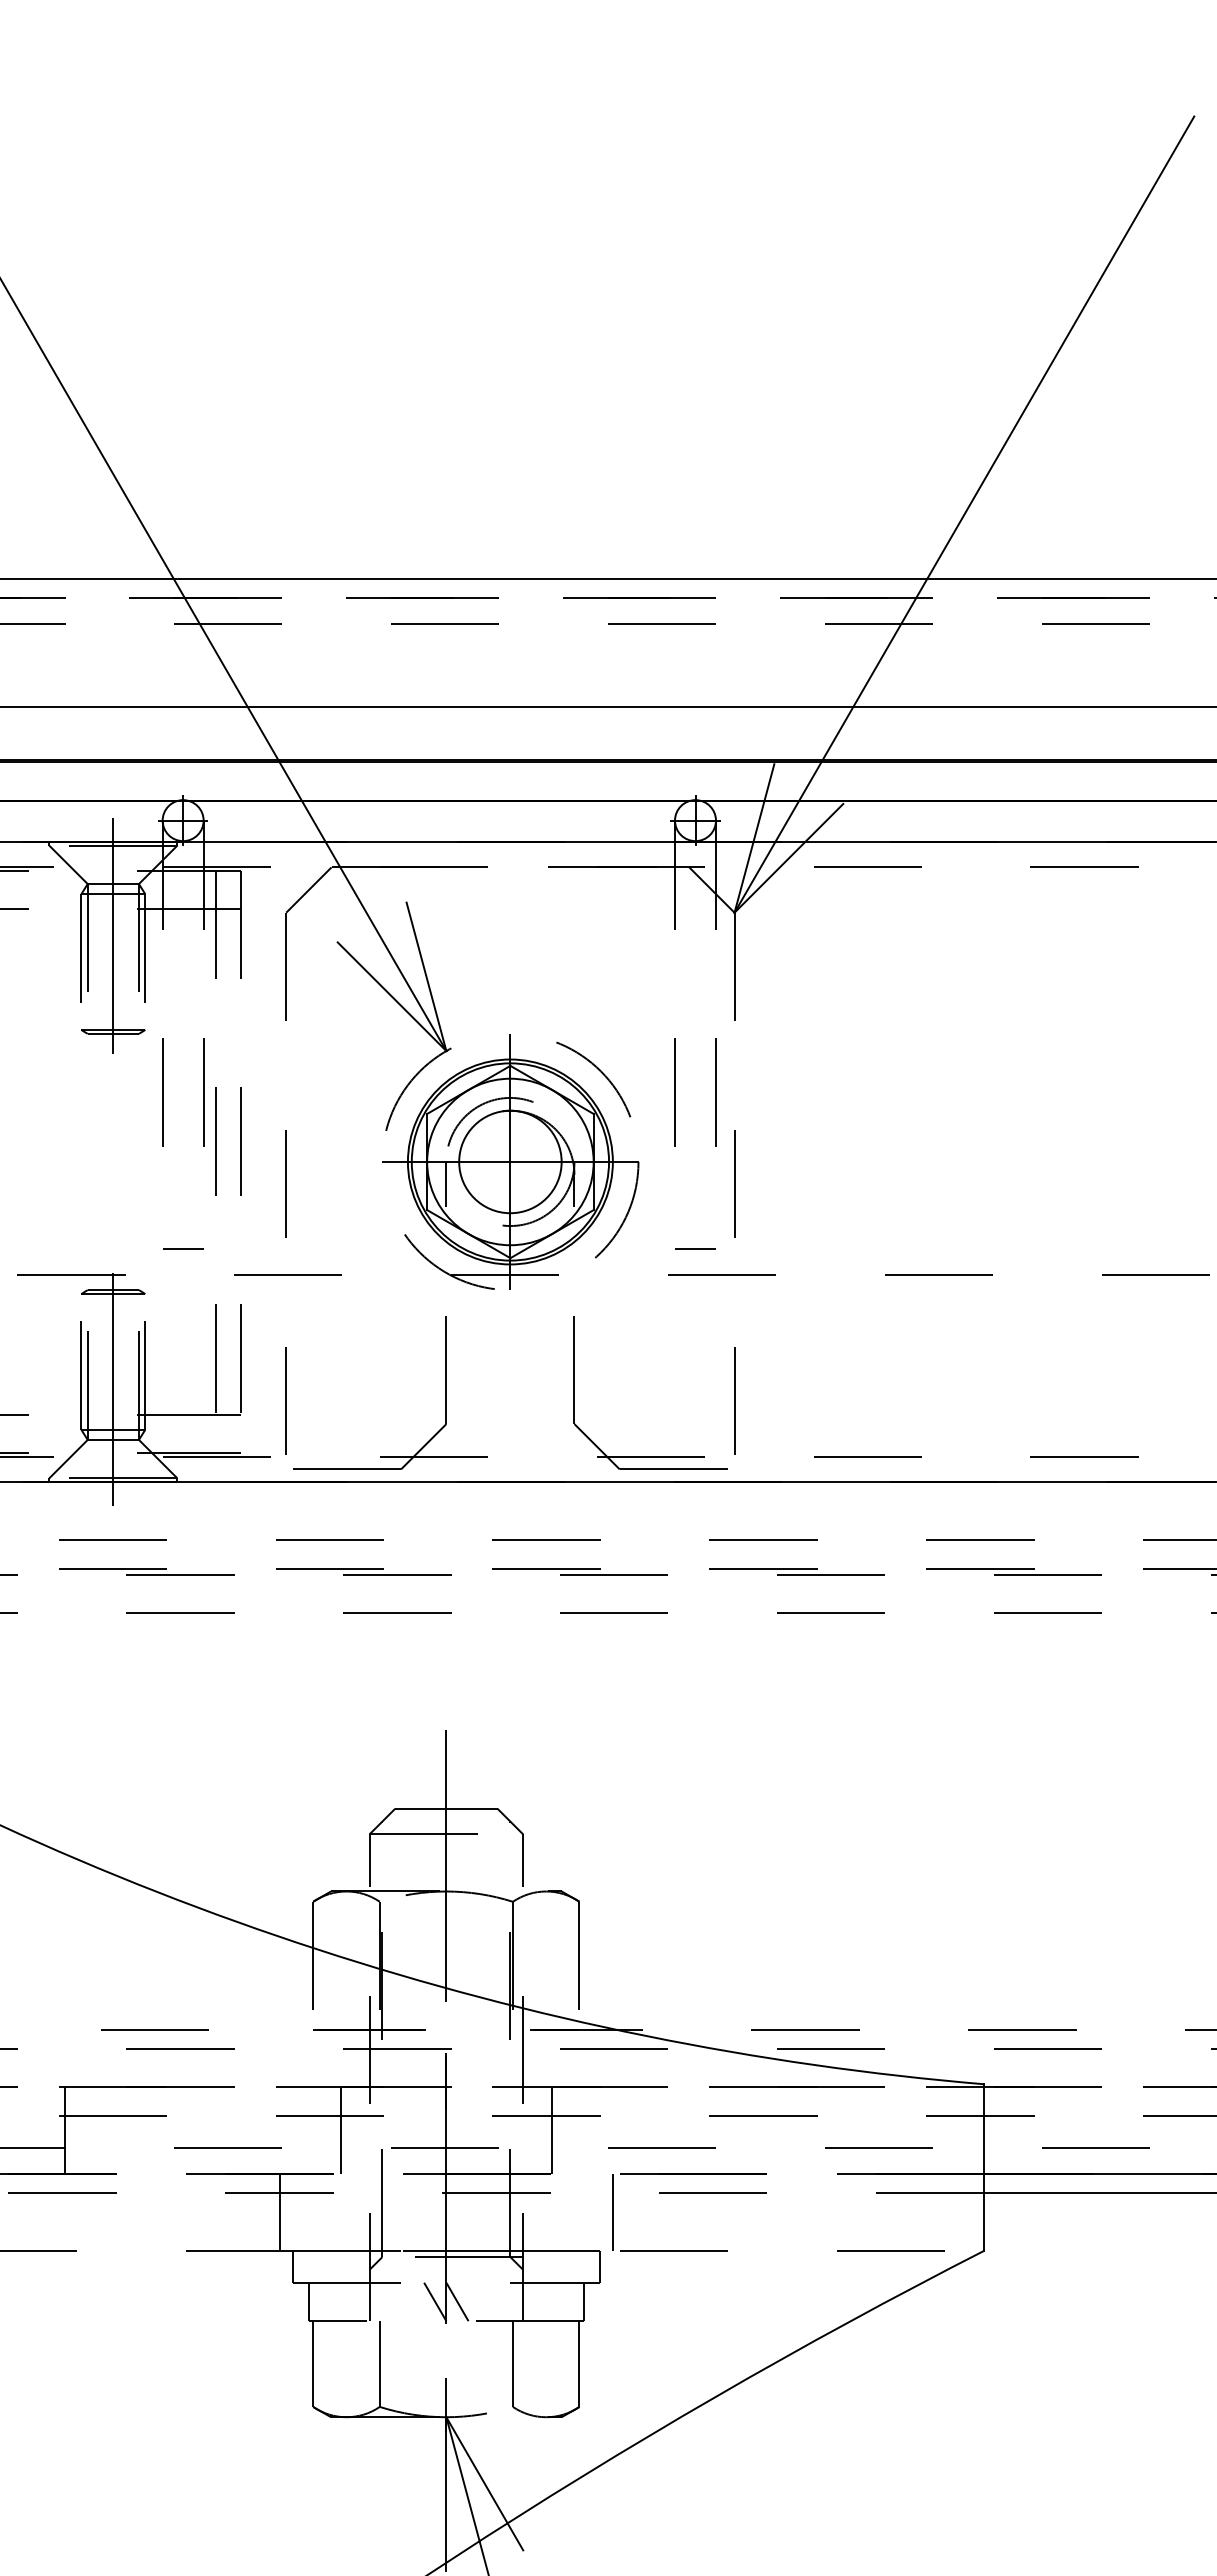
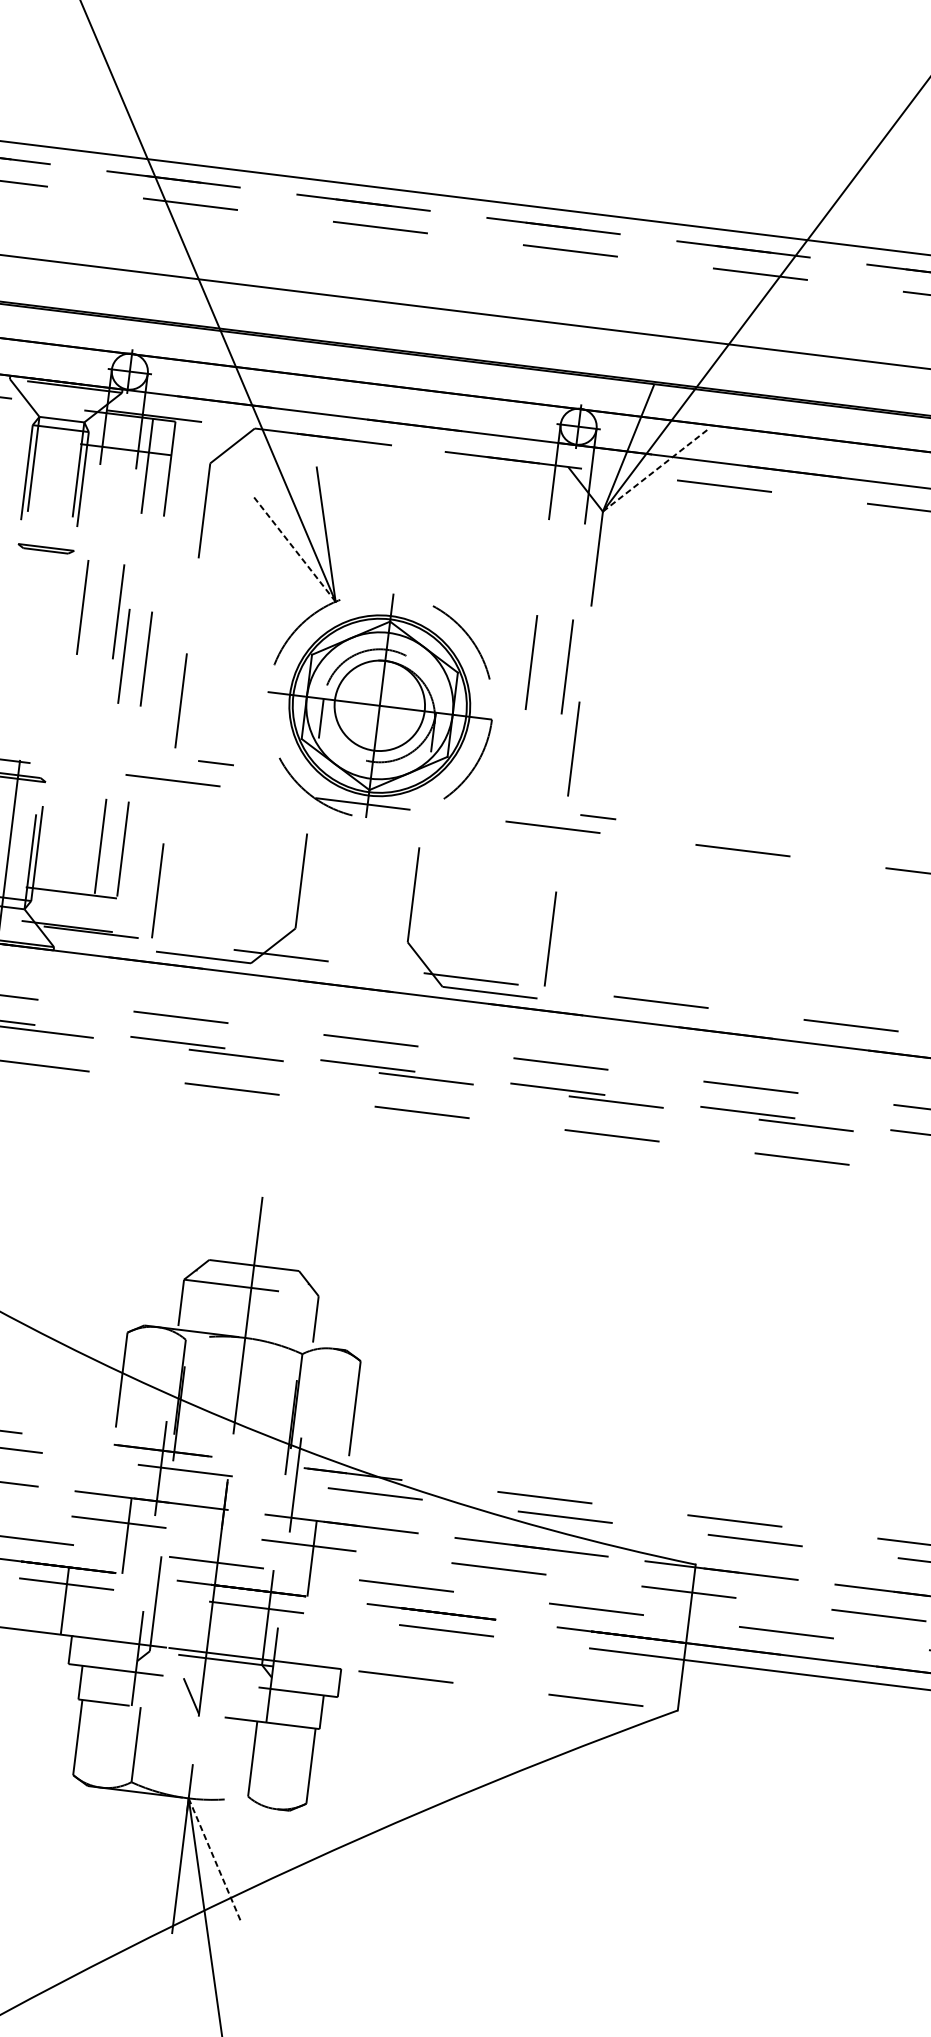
line: (788, 858) -> (656, 469), solid -> dashed
line: (113, 936) -> (56, 465), removed
line: (392, 996) -> (294, 548), solid -> dashed
line: (183, 1248) -> (216, 762), moved
line: (695, 1248) -> (598, 816), moved
line: (612, 2211) -> (356, 1636), removed
line: (457, 2301) -> (210, 1698), removed
line: (484, 2483) -> (214, 1860), solid -> dashed

